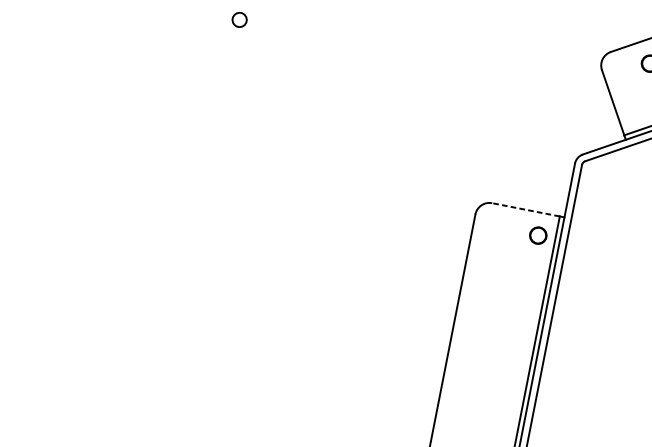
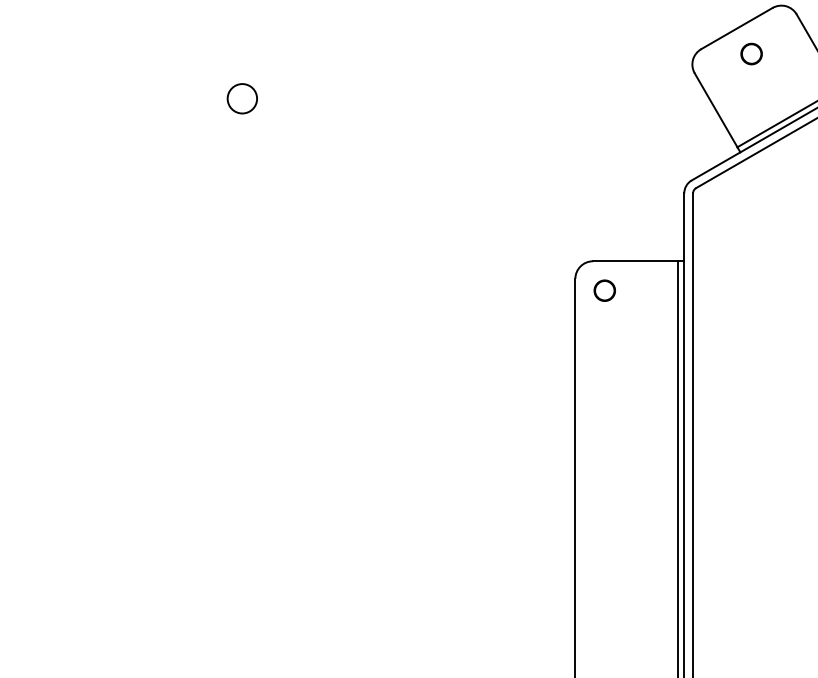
circle: (239, 19) -> (242, 98), size x1.67
line: (525, 209) -> (635, 261), dashed -> solid
part: (538, 235) -> (604, 290), moved

